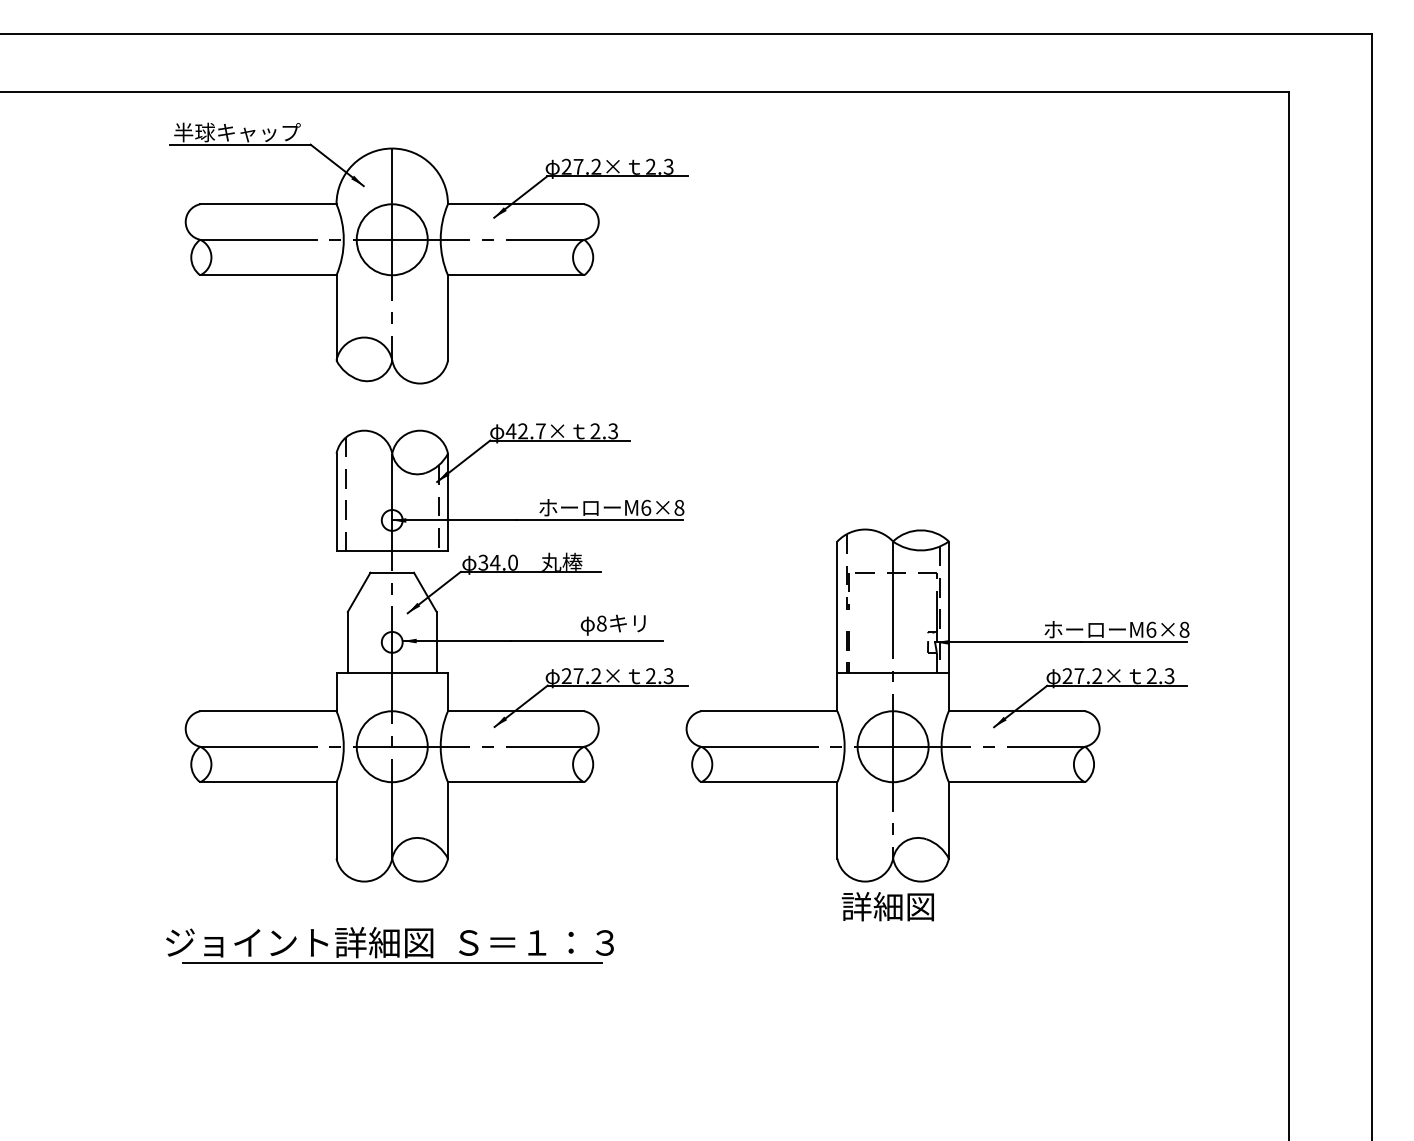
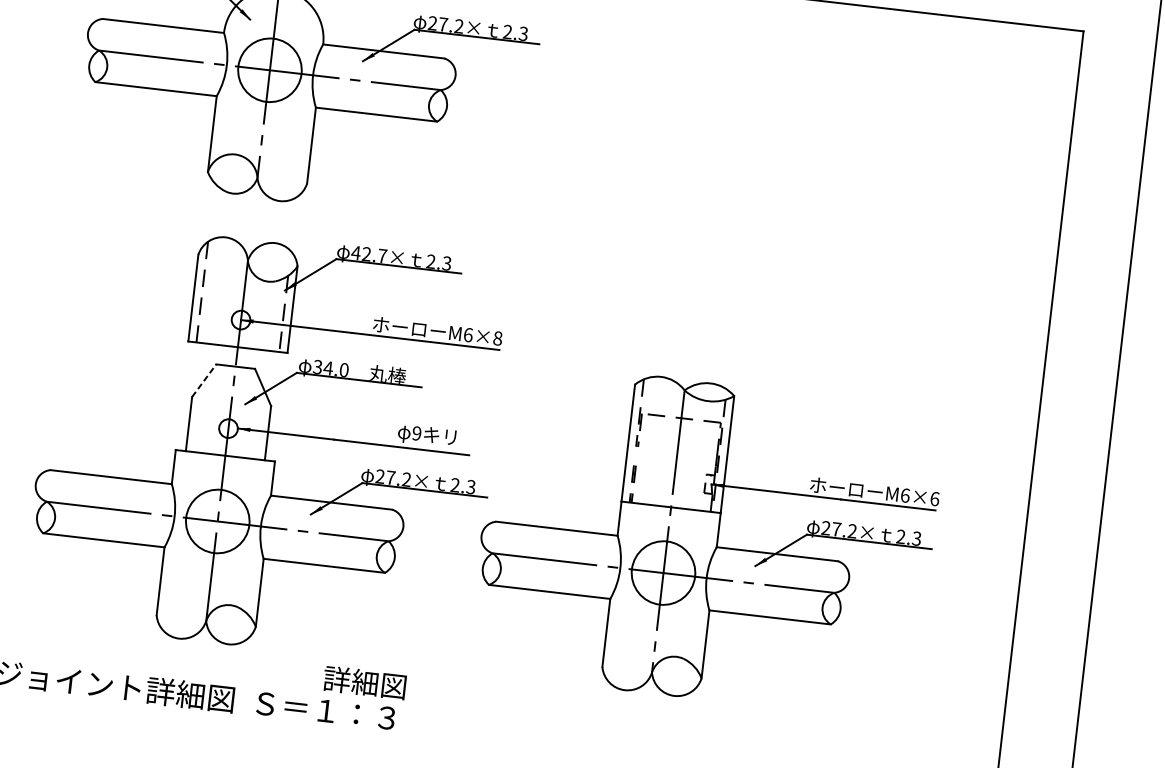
line: (359, 592) -> (204, 380), solid -> dashed
text: (601, 623) -> (416, 433), 8 -> 9
text: (1184, 629) -> (934, 498), M6×8 -> M6×6
text: (887, 906) -> (364, 682), moved
line: (391, 963) -> (194, 714), removed

